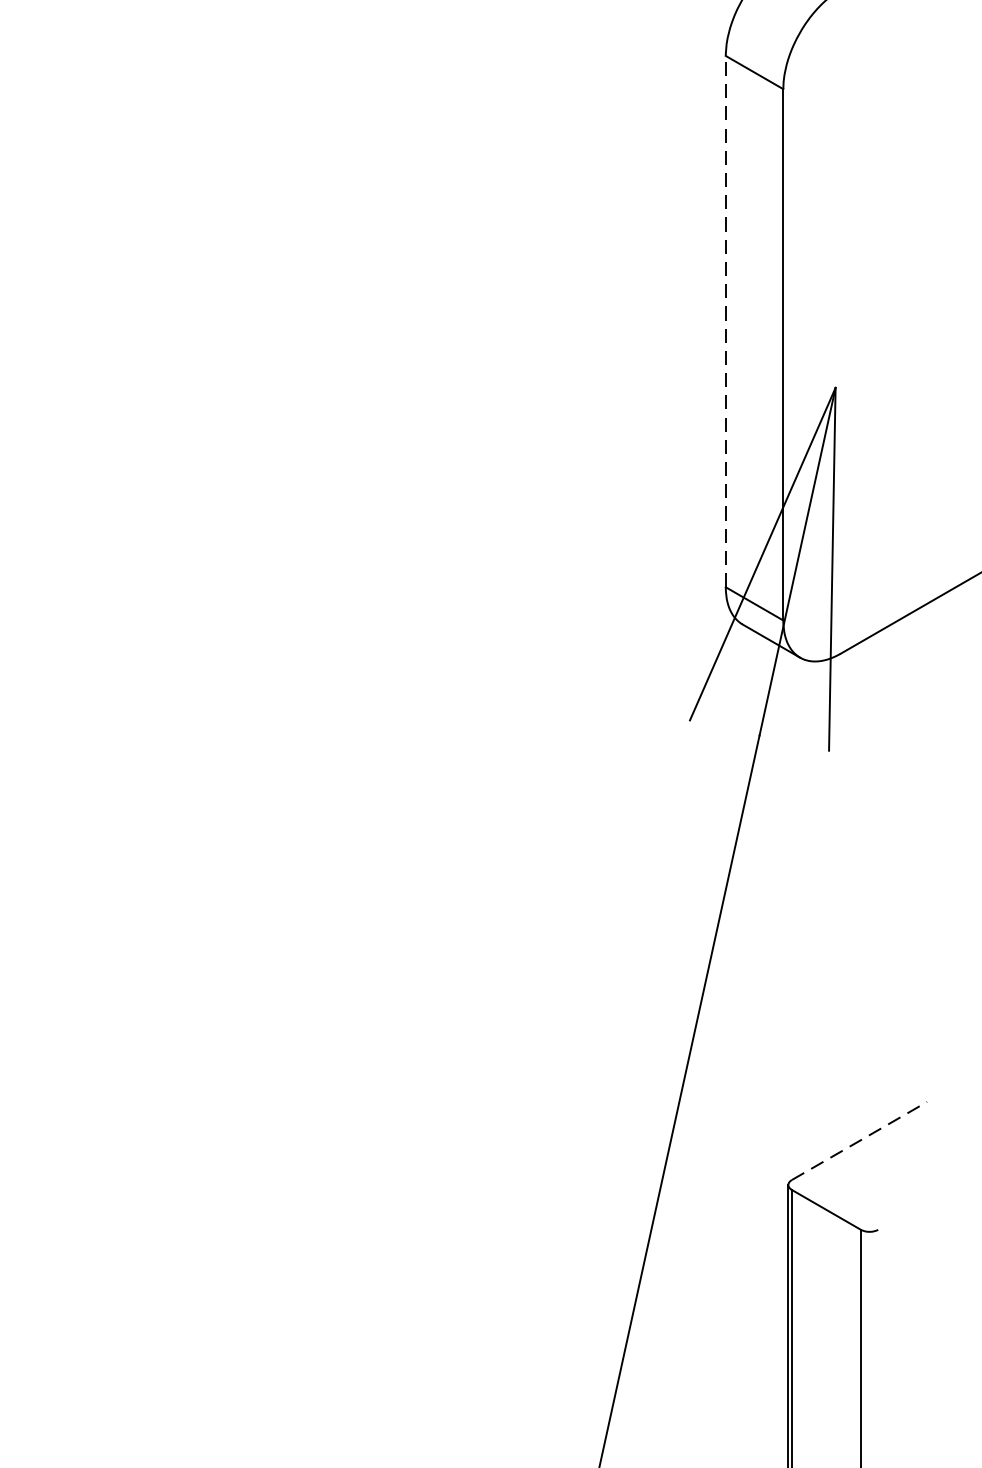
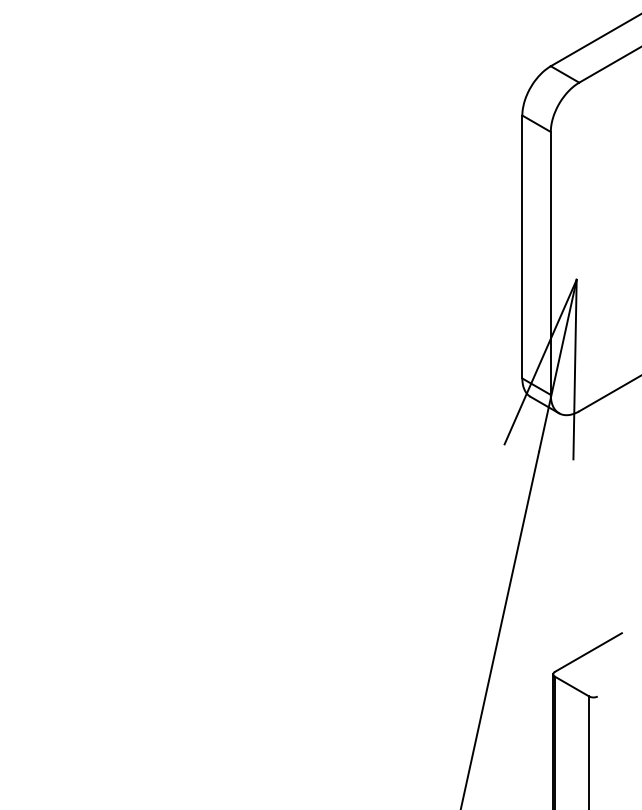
line: (726, 320) -> (522, 246), dashed -> solid
line: (859, 1140) -> (588, 652), dashed -> solid

